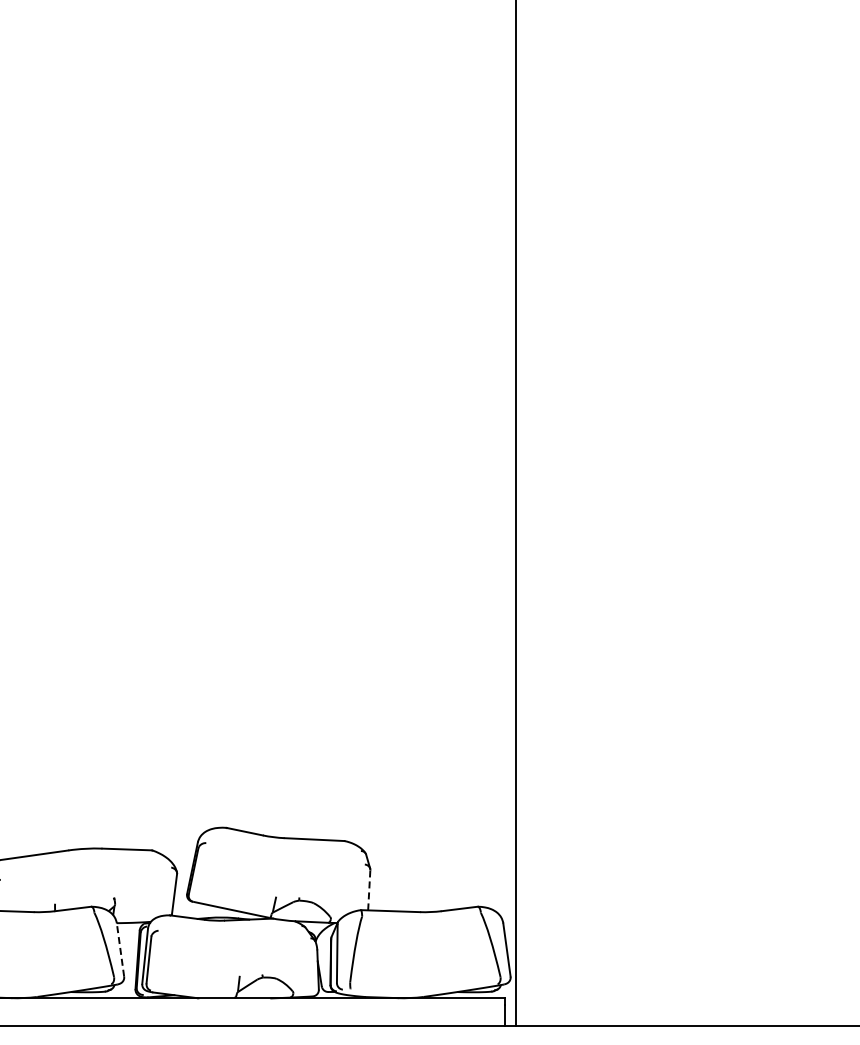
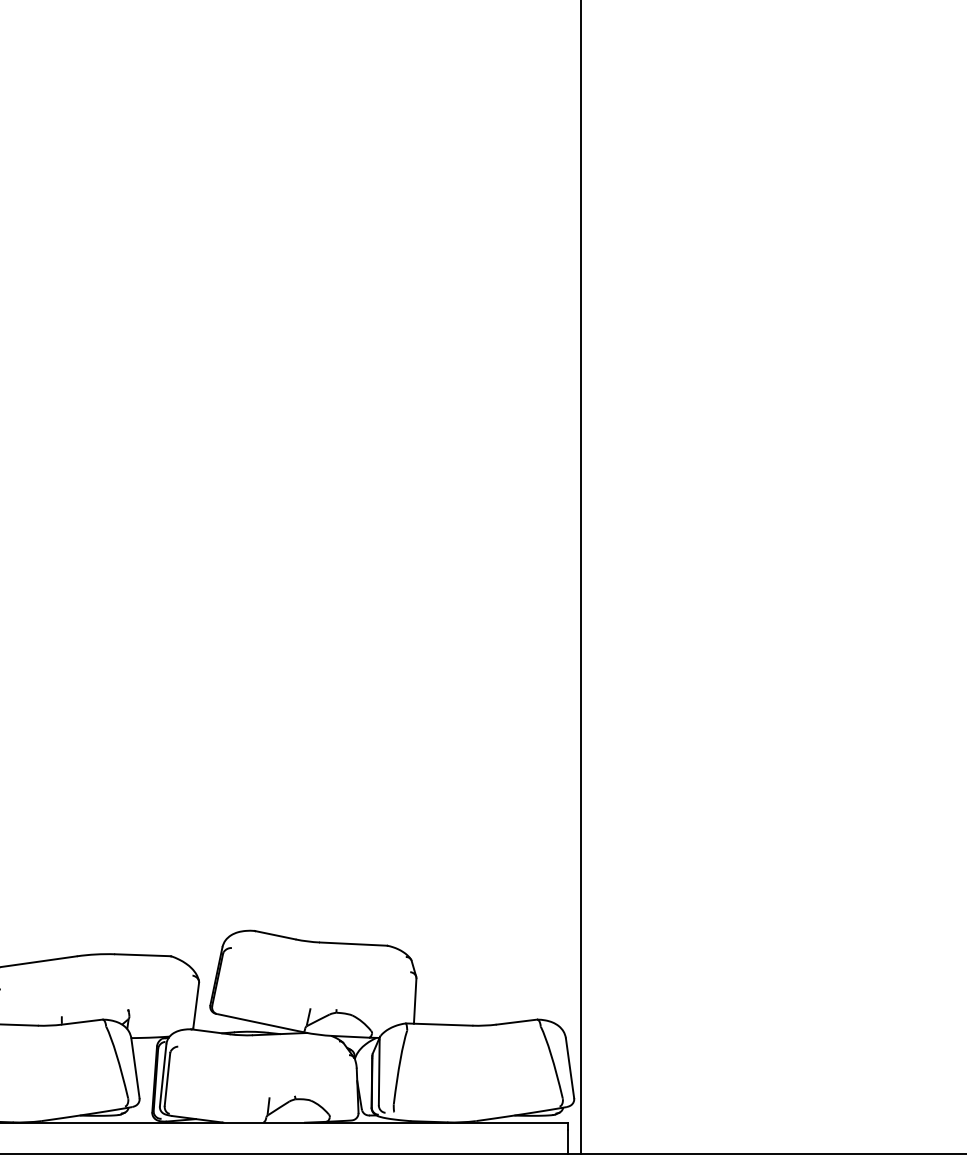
line: (369, 890) -> (415, 1001), dashed -> solid
line: (120, 950) -> (135, 1068), dashed -> solid

